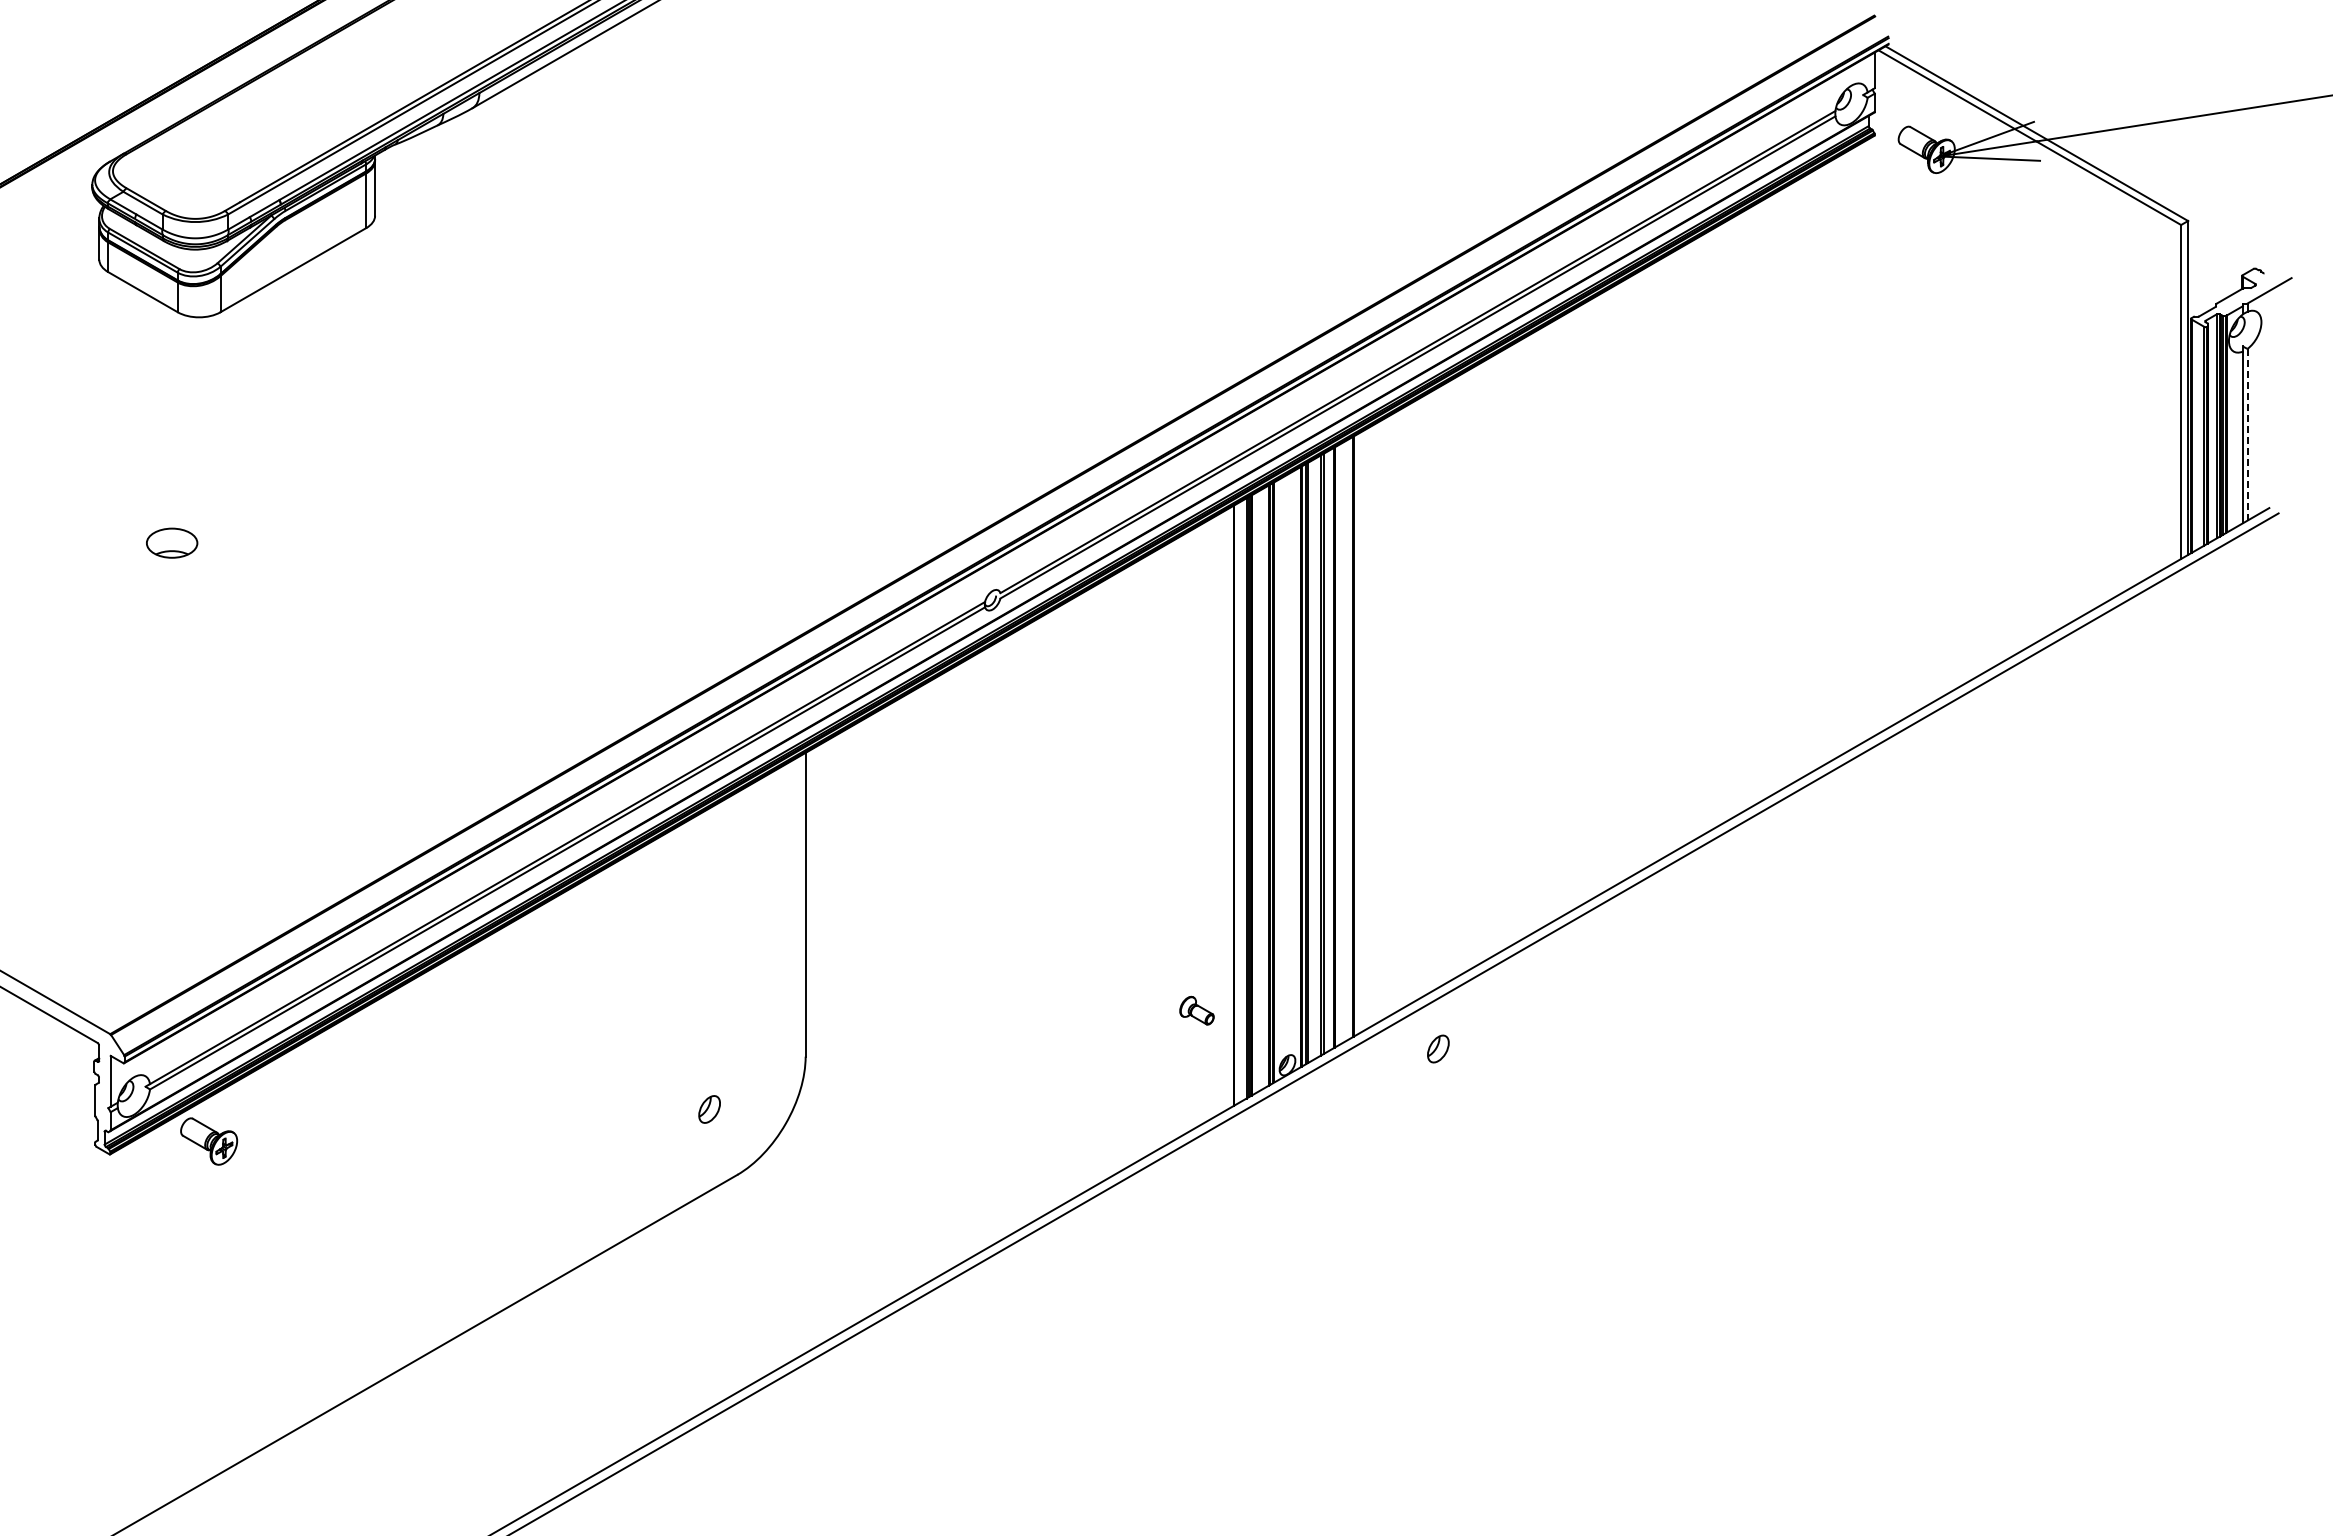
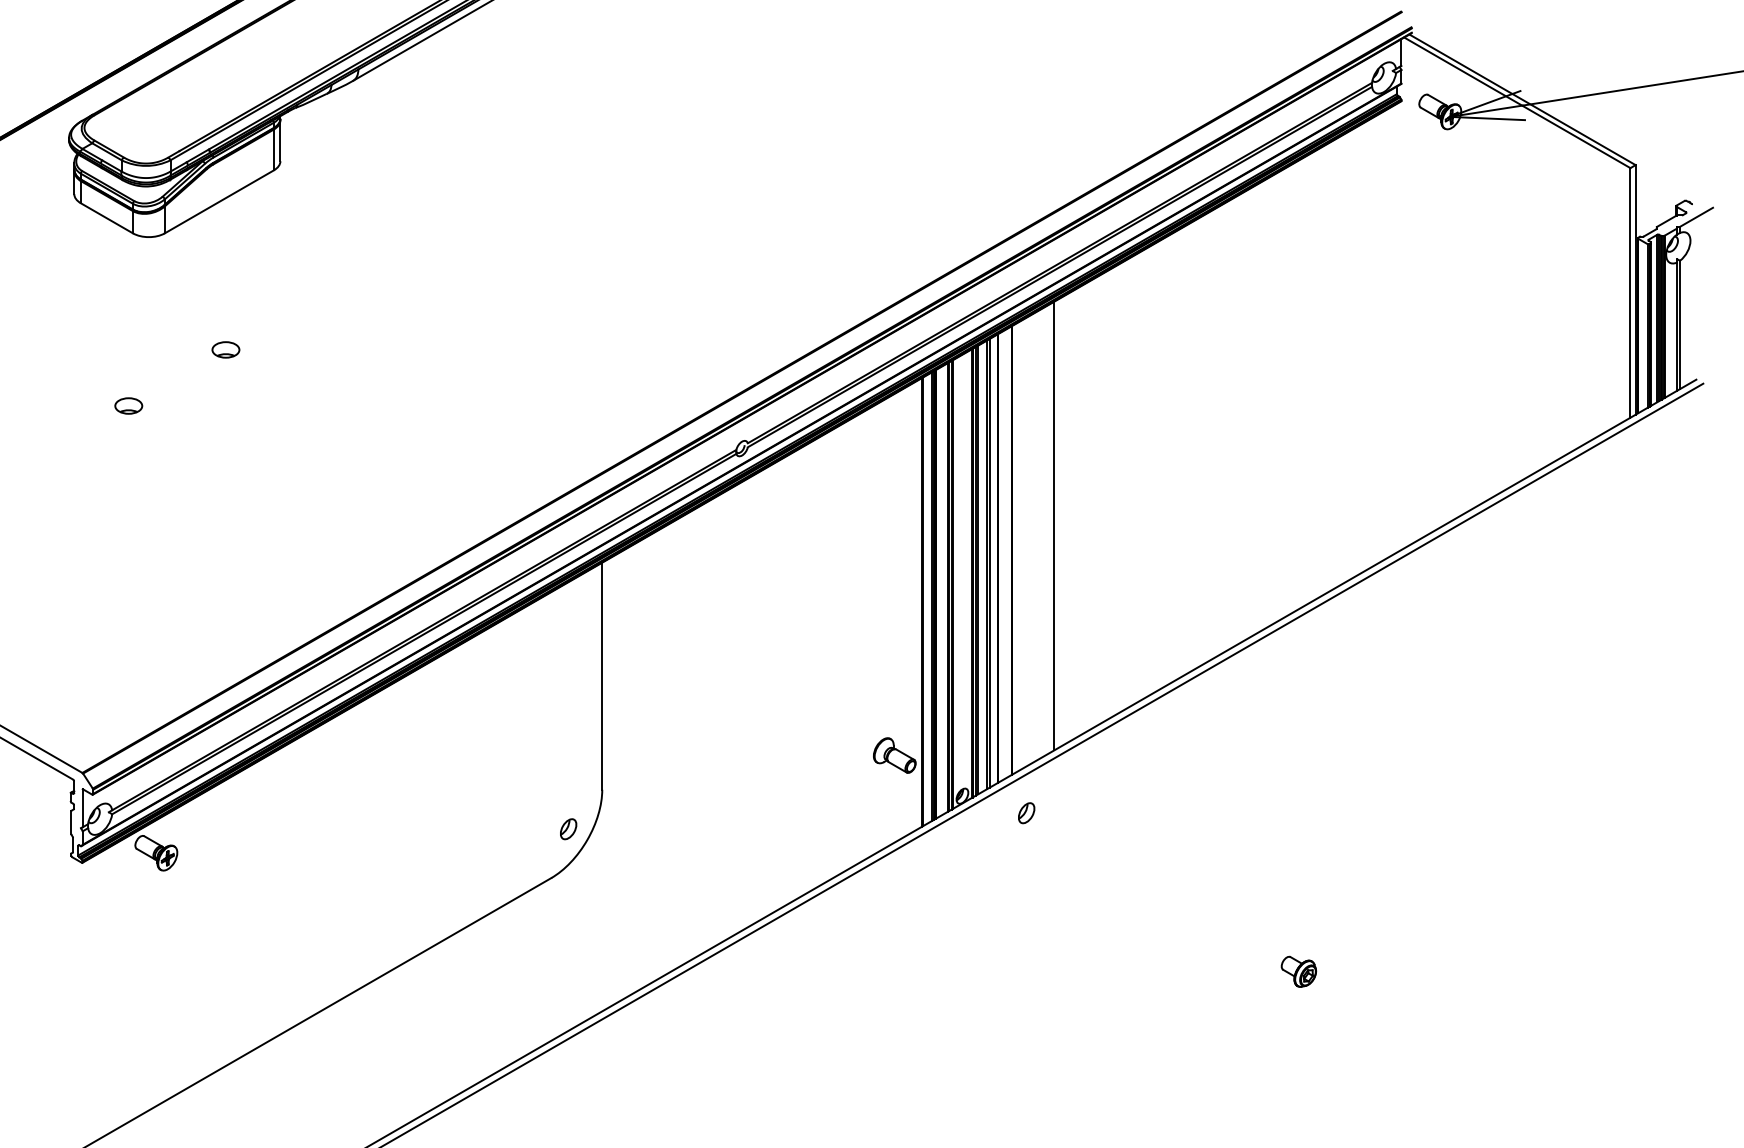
line: (2247, 434) -> (1680, 324), dashed -> solid
part: (302, 467) -> (226, 349), added
part: (172, 543) -> (128, 406), size x0.71
line: (1410, 703) -> (1054, 525), added
part: (1196, 1010) -> (894, 755), size x1.67
part: (1438, 1048) -> (1026, 812), moved
part: (709, 1109) -> (568, 829), moved
part: (1737, 1300) -> (1298, 972), added

